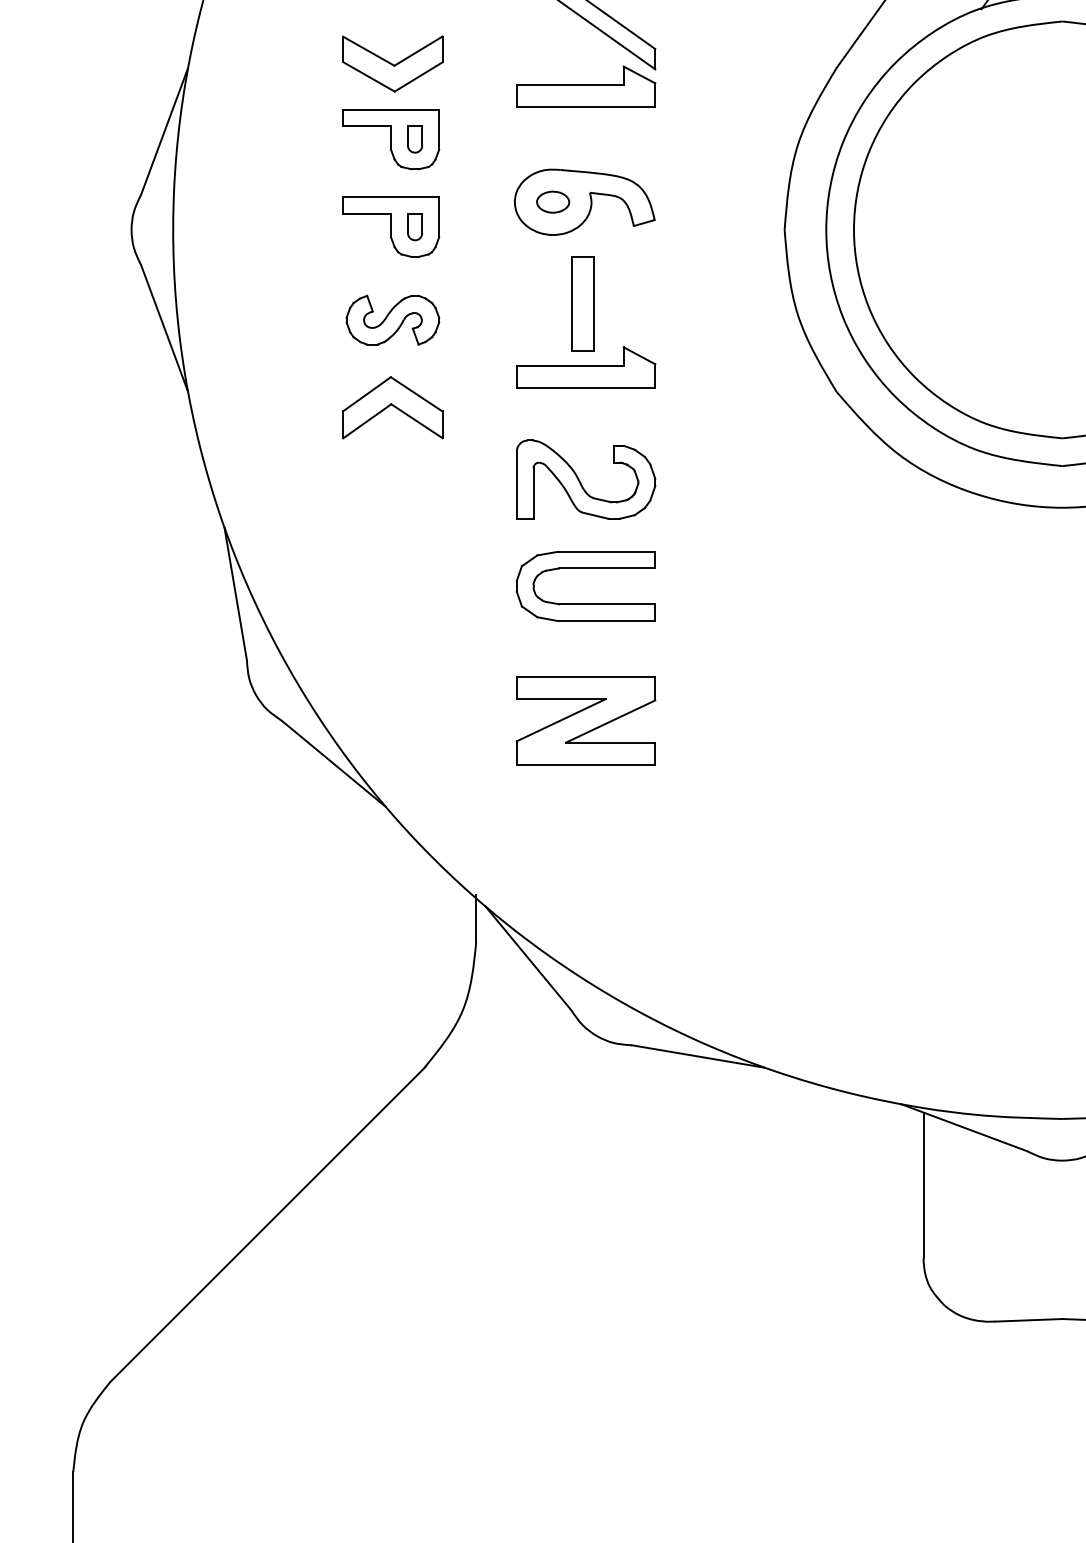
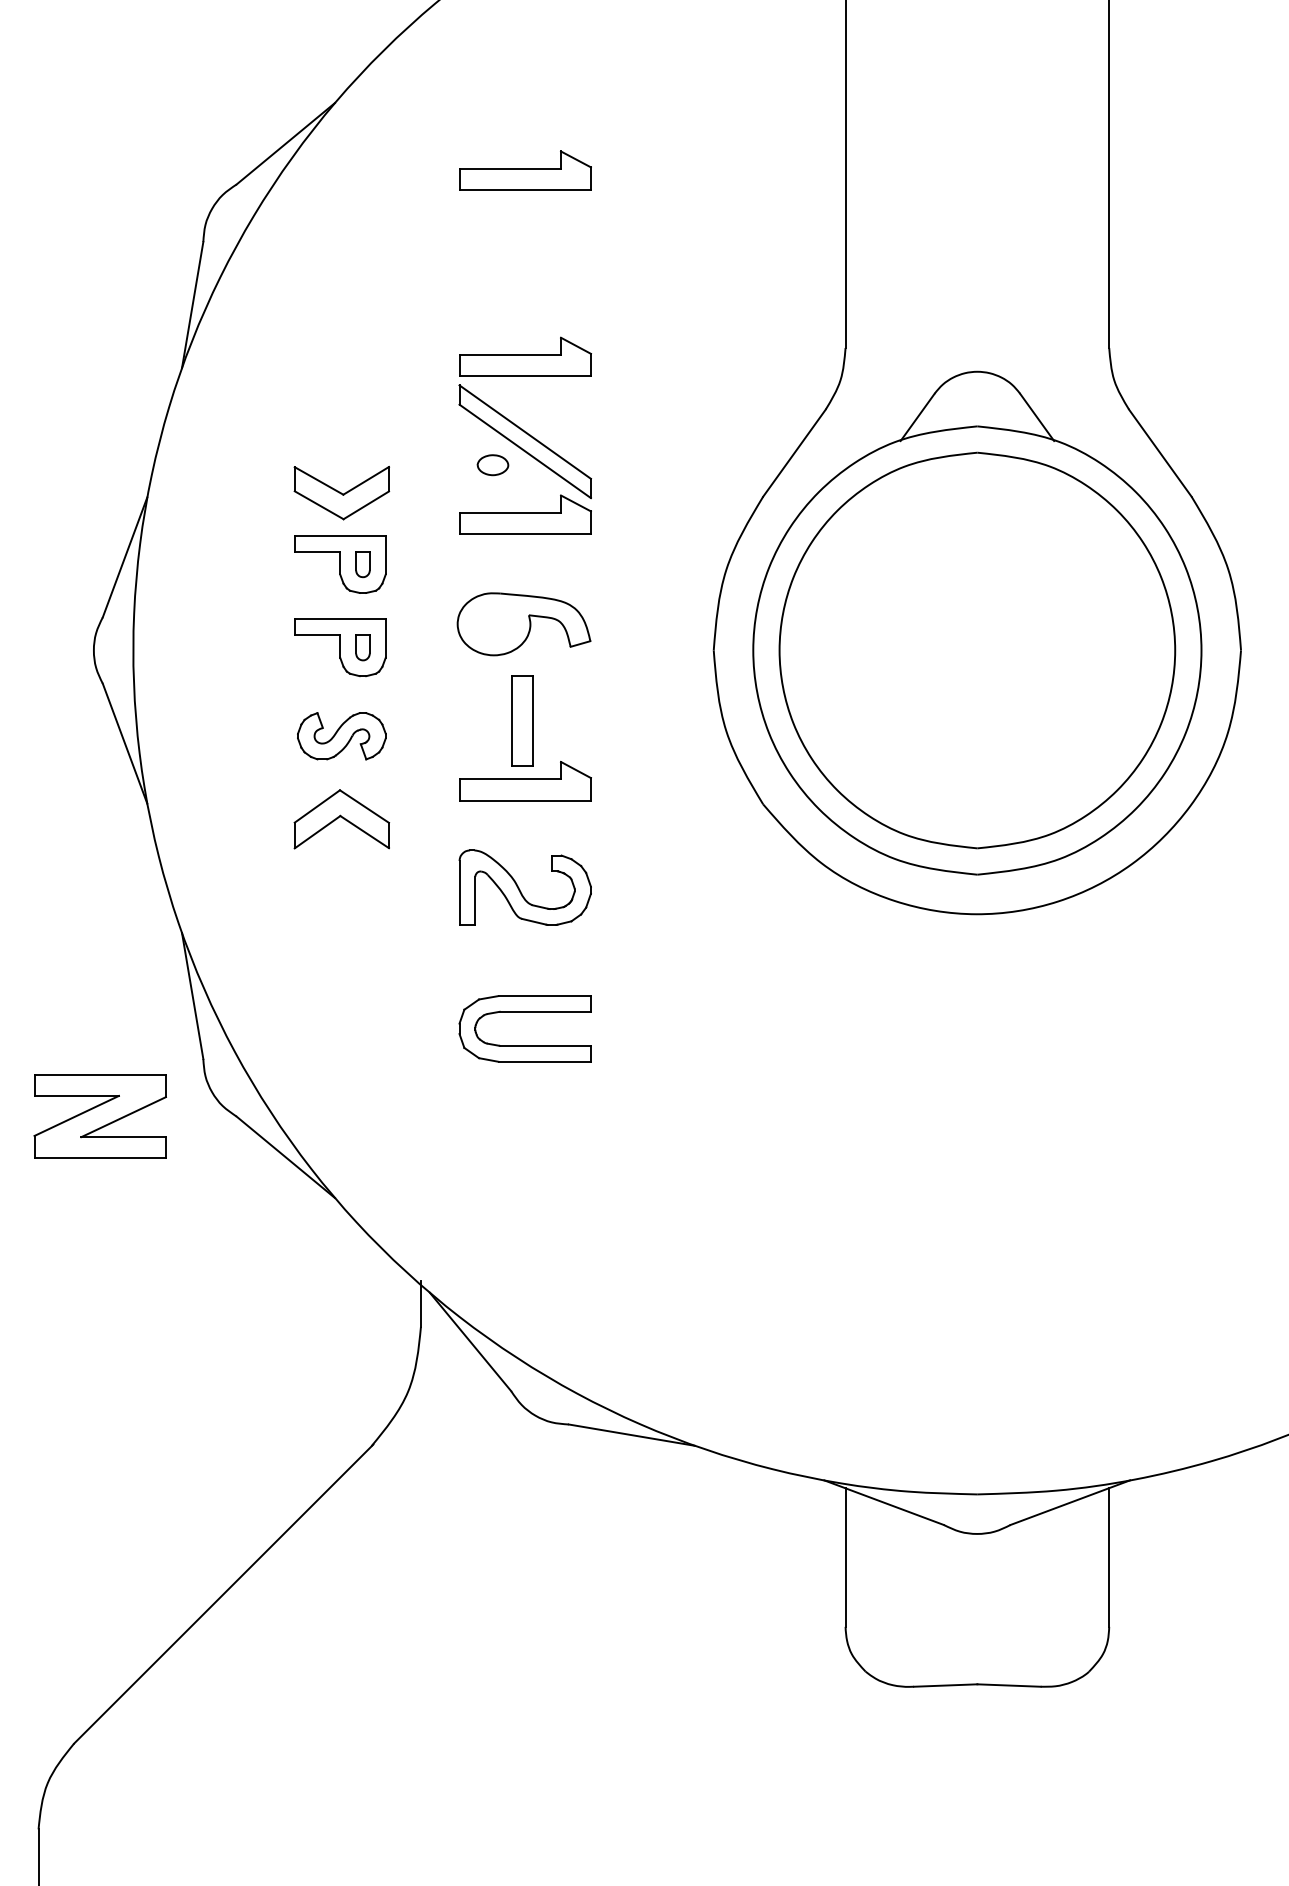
part: (552, 202) -> (492, 465), moved
part: (585, 569) -> (524, 1012), moved
part: (585, 720) -> (99, 1116), moved

